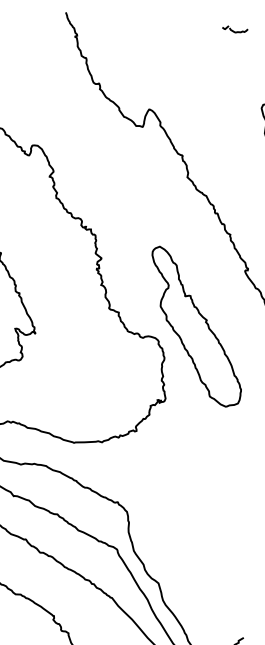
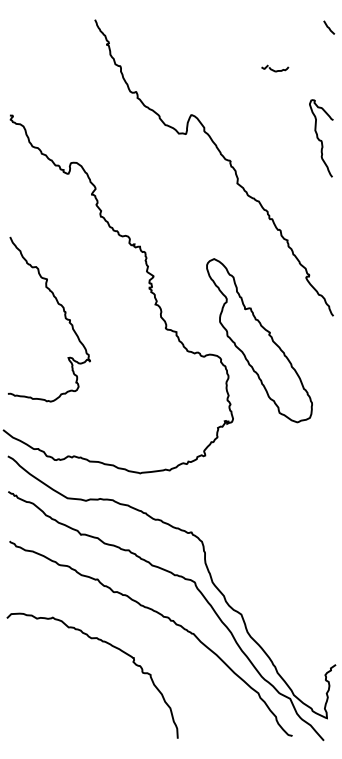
part: (235, 29) -> (275, 68), moved

